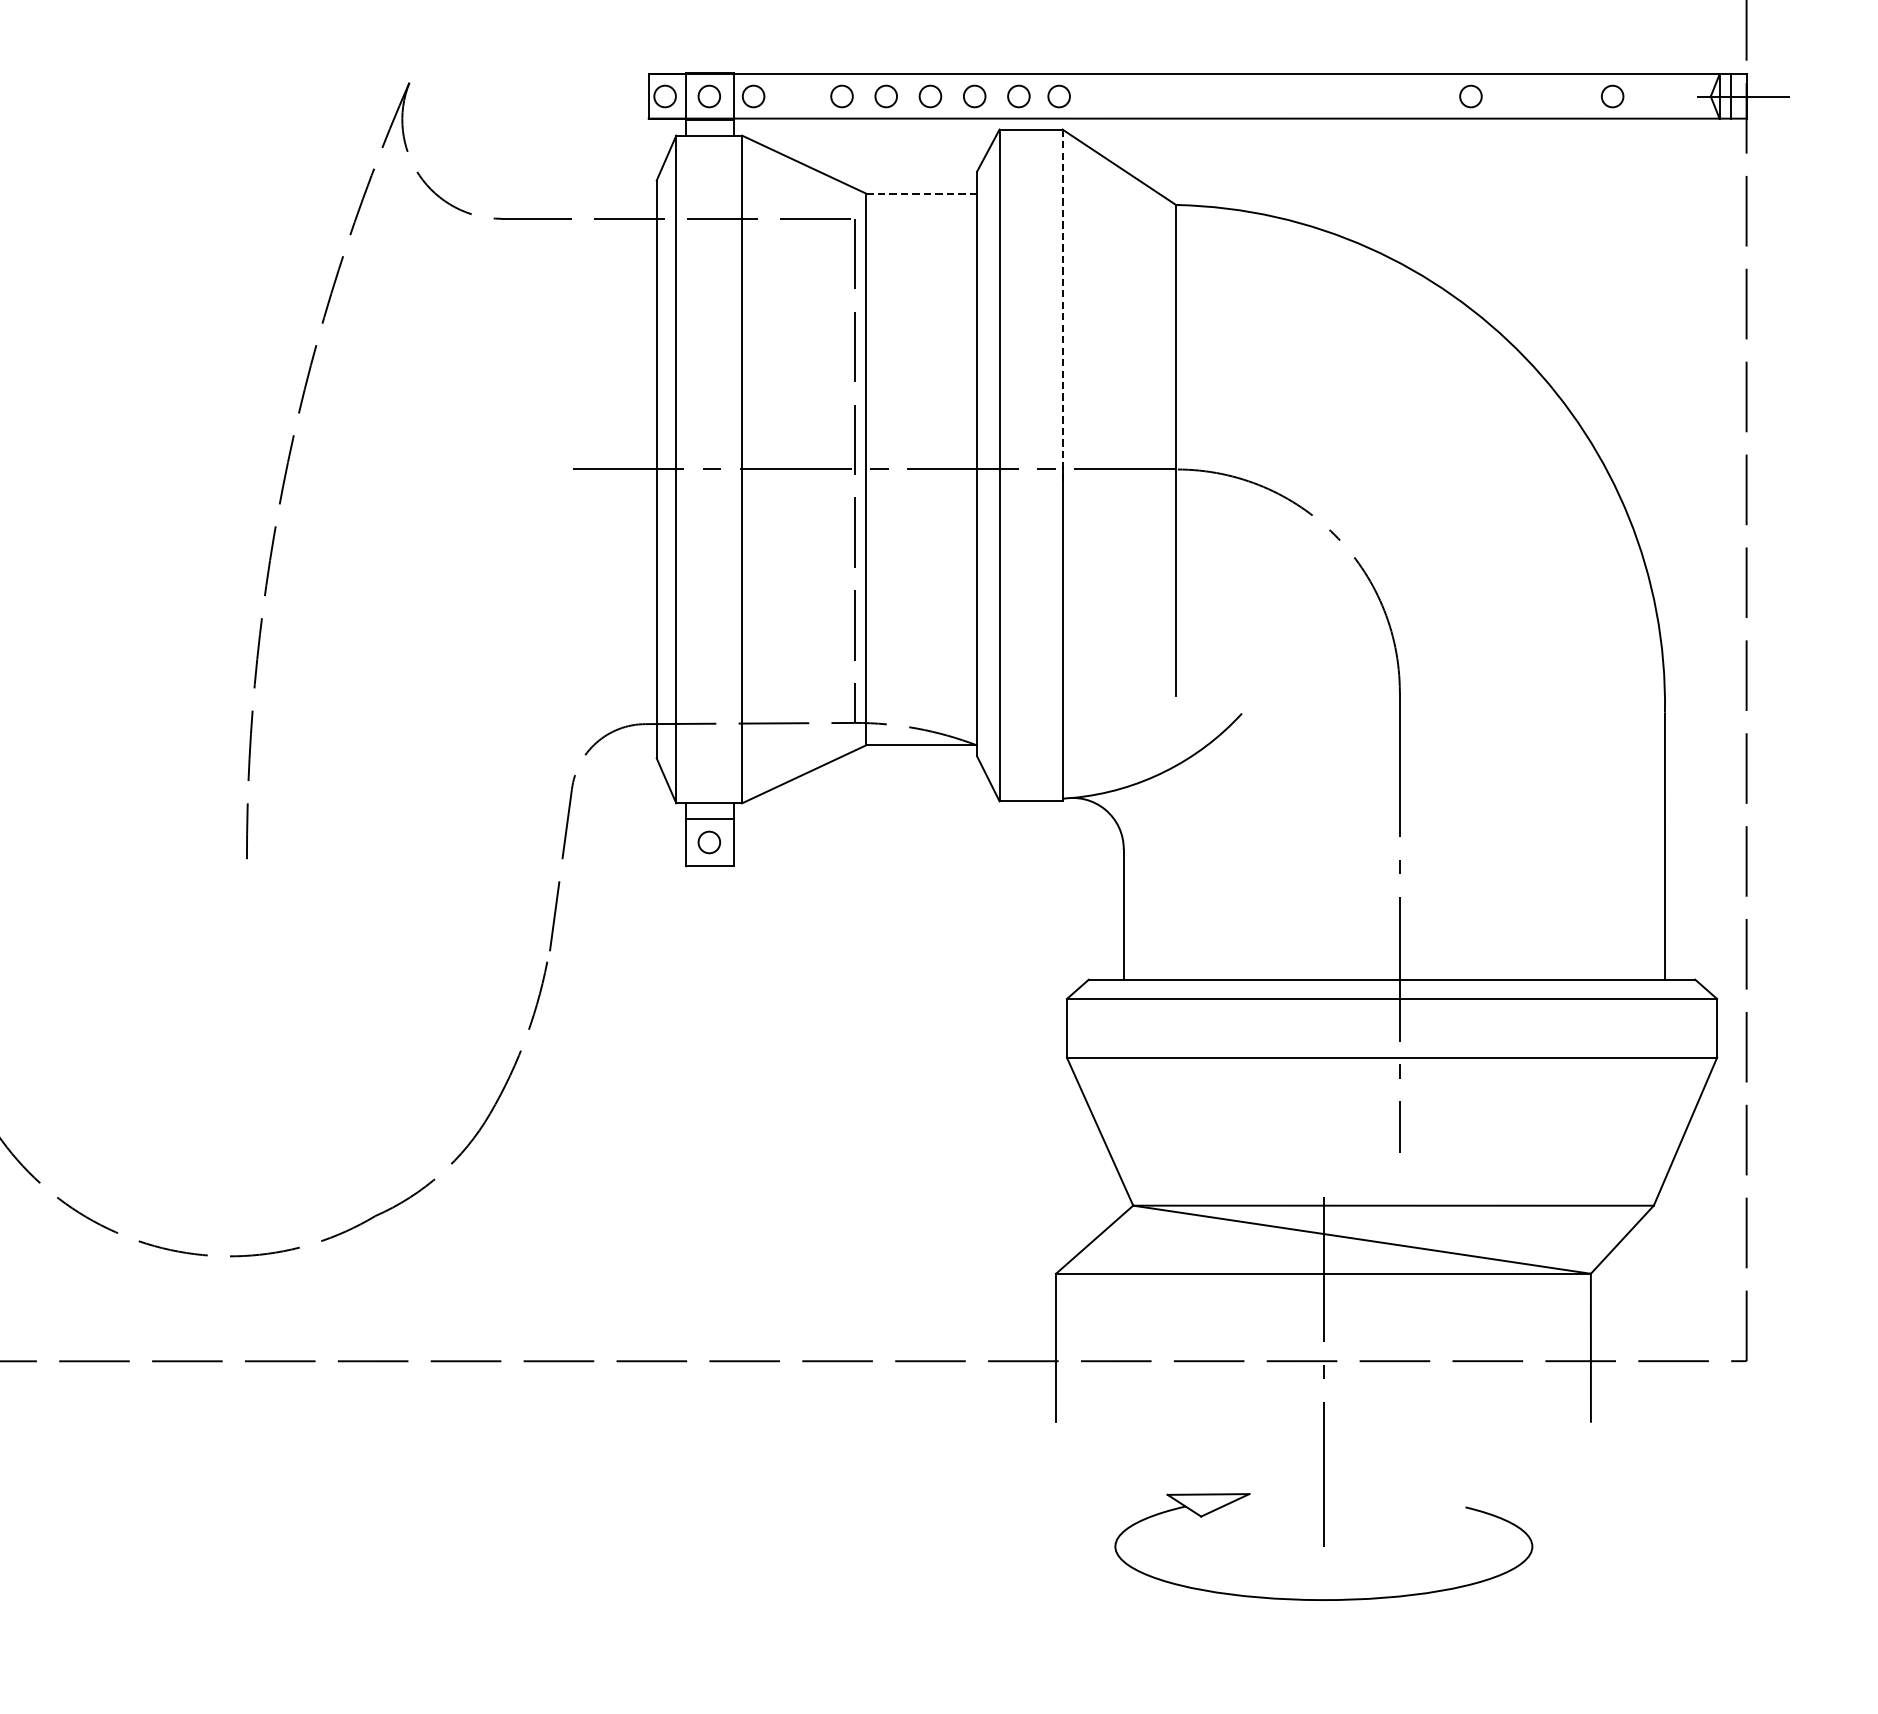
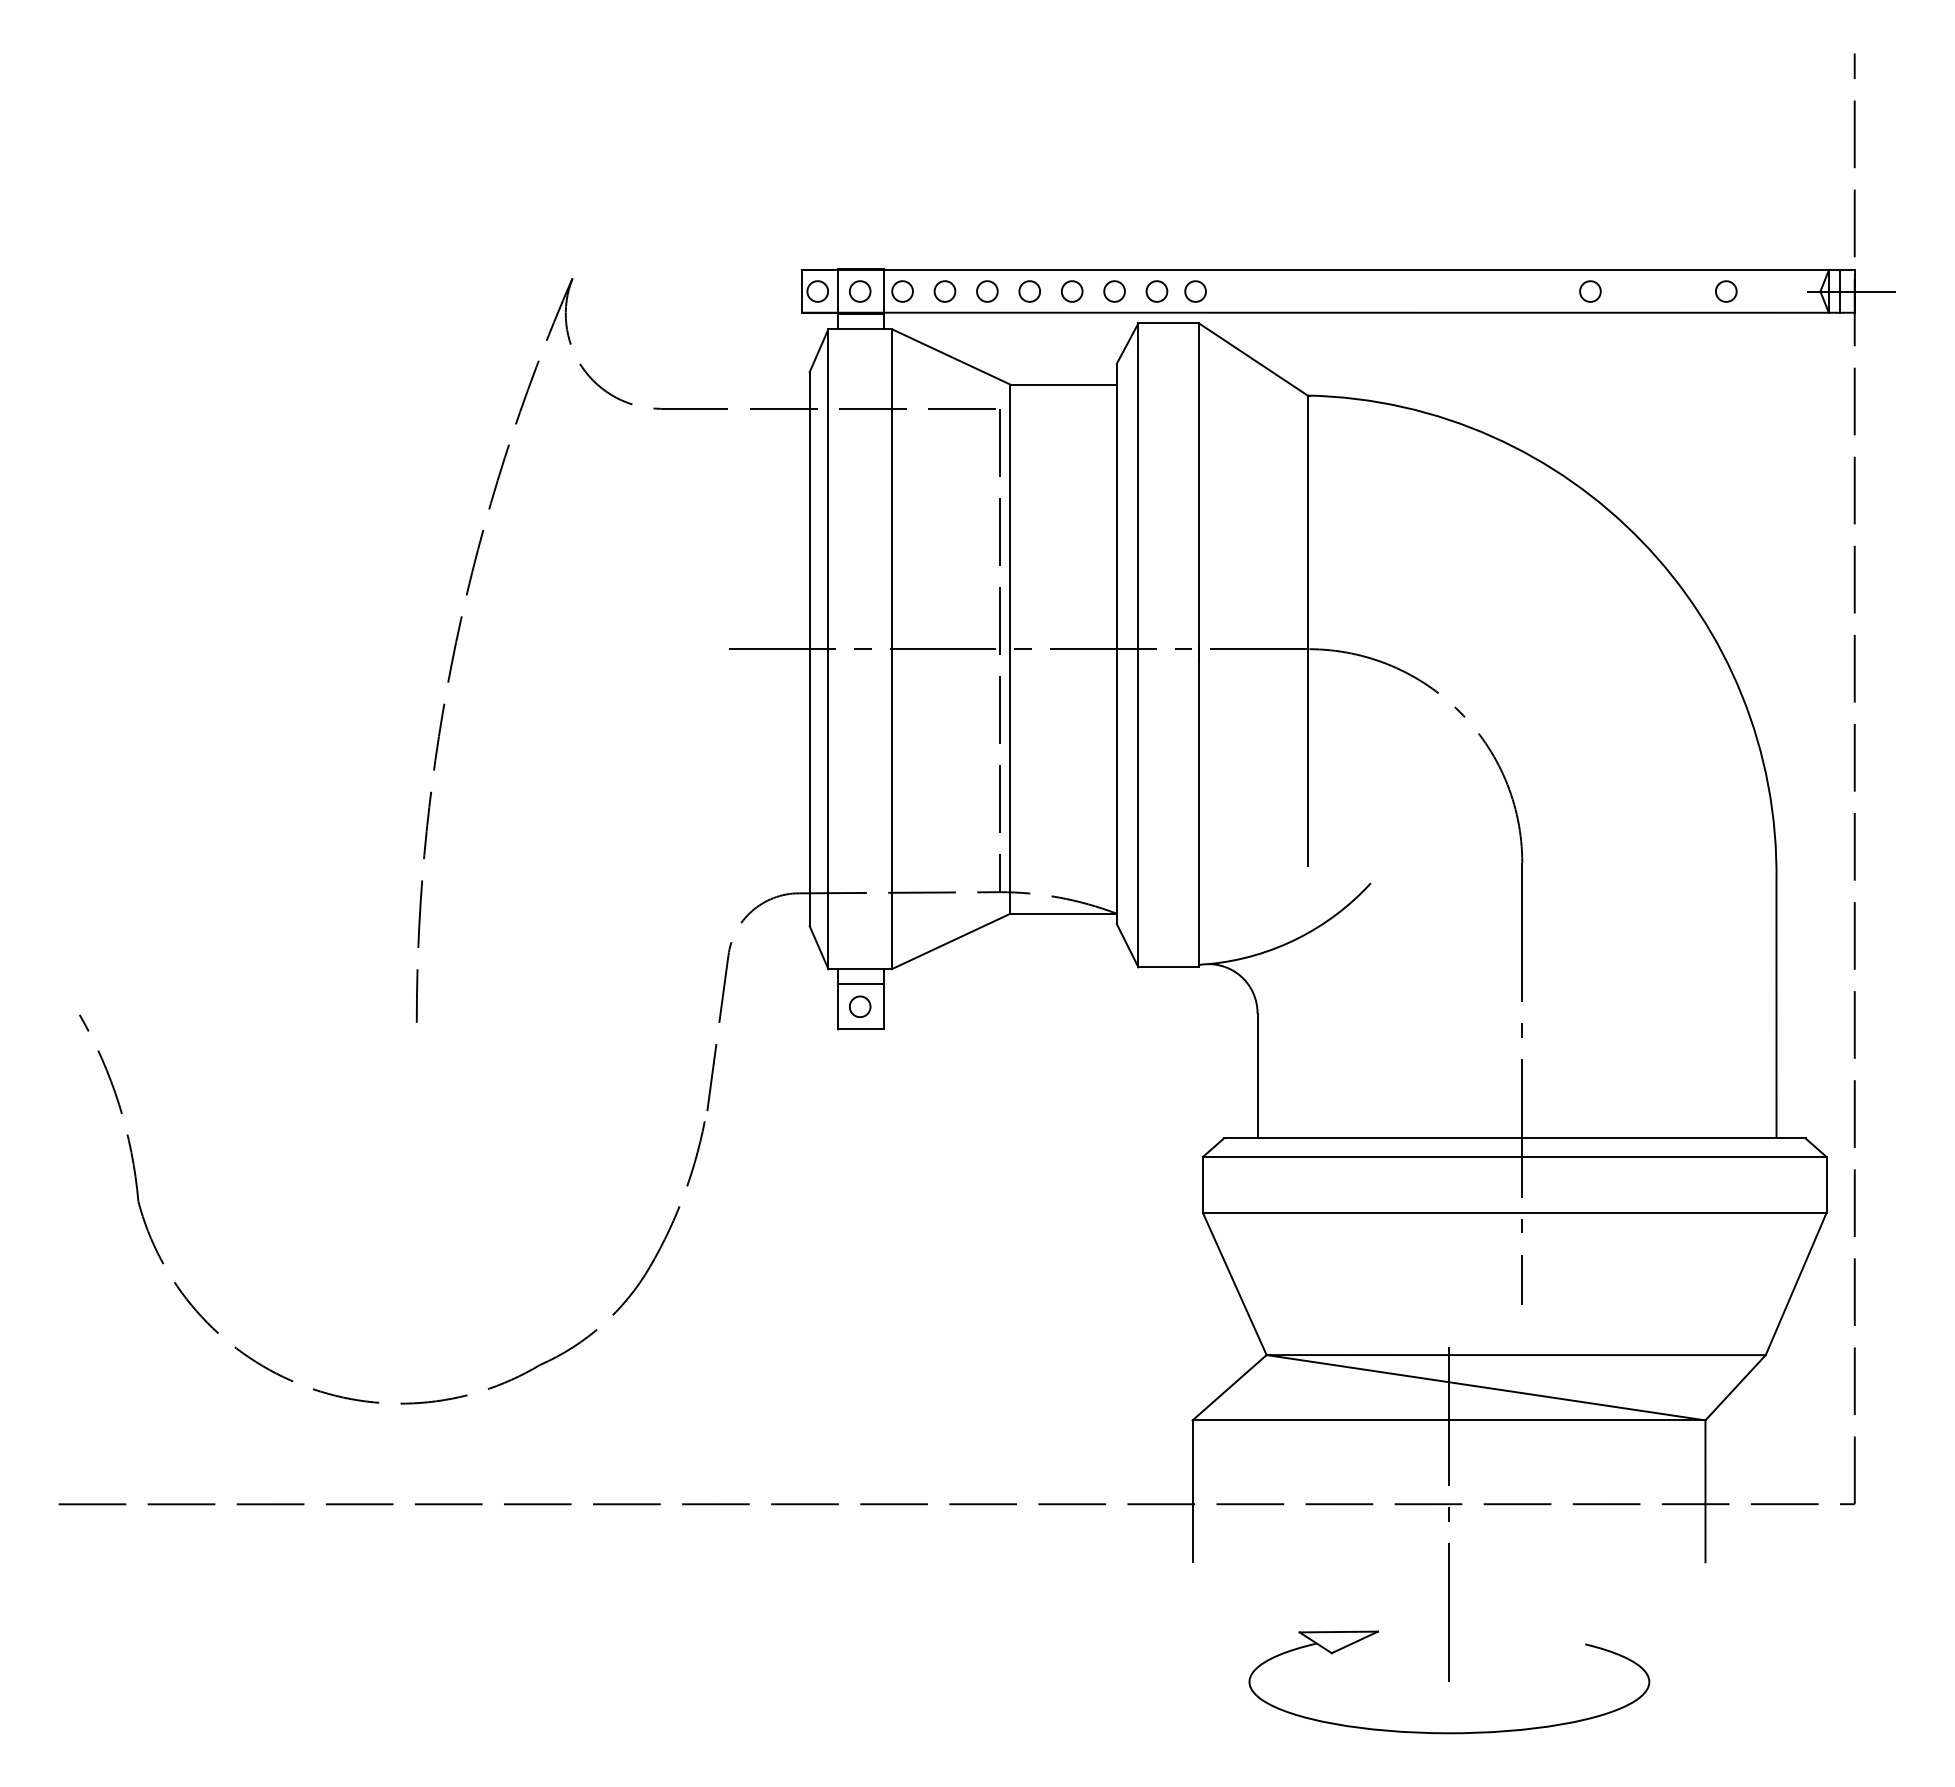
circle: (797, 96) -> (944, 291), added
line: (921, 193) -> (1063, 384), dashed -> solid
line: (1062, 306) -> (1198, 492), dashed -> solid

